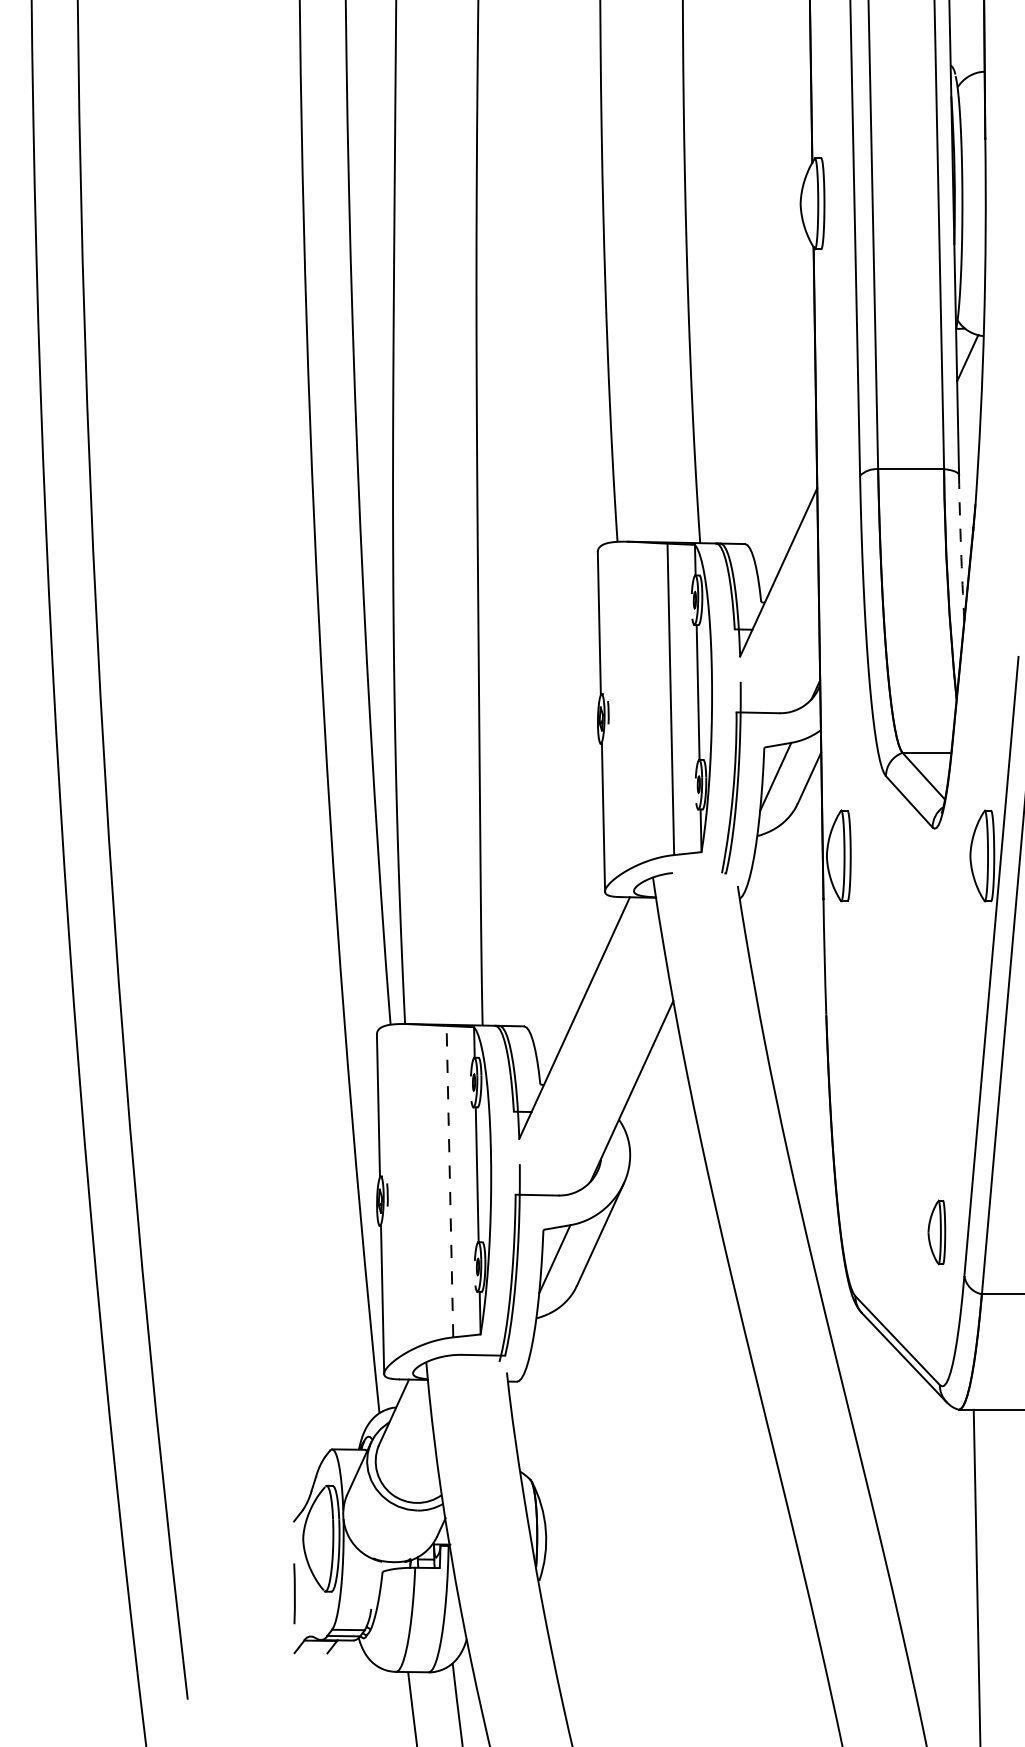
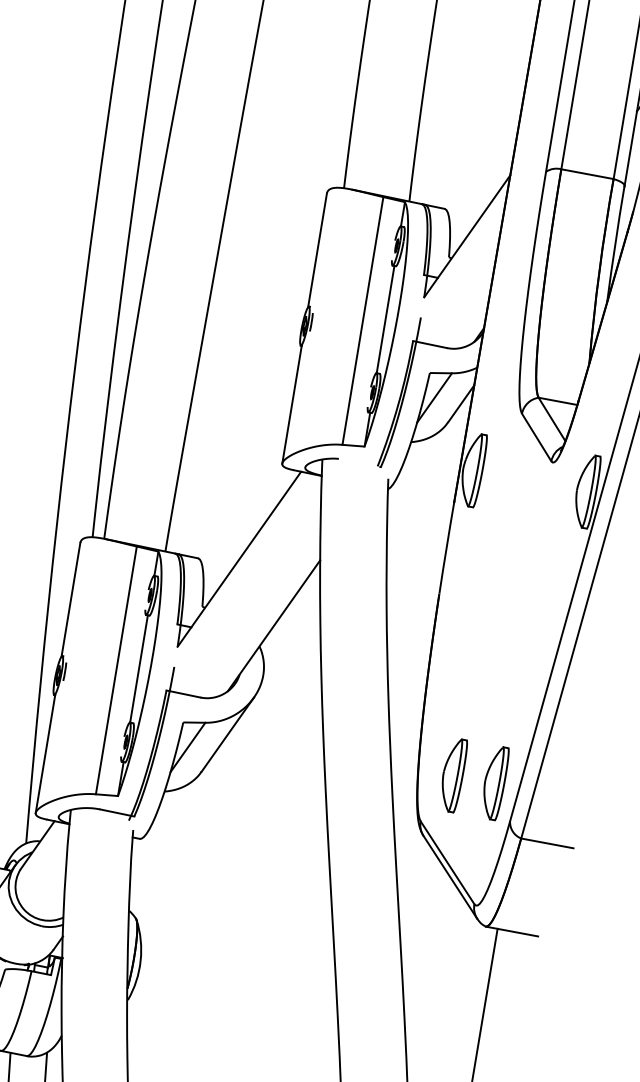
arc: (961, 548) -> (615, 244), dashed -> solid
line: (449, 1181) -> (116, 670), dashed -> solid
part: (884, 1232) -> (453, 775), added
part: (936, 1232) -> (494, 782), size x1.43

